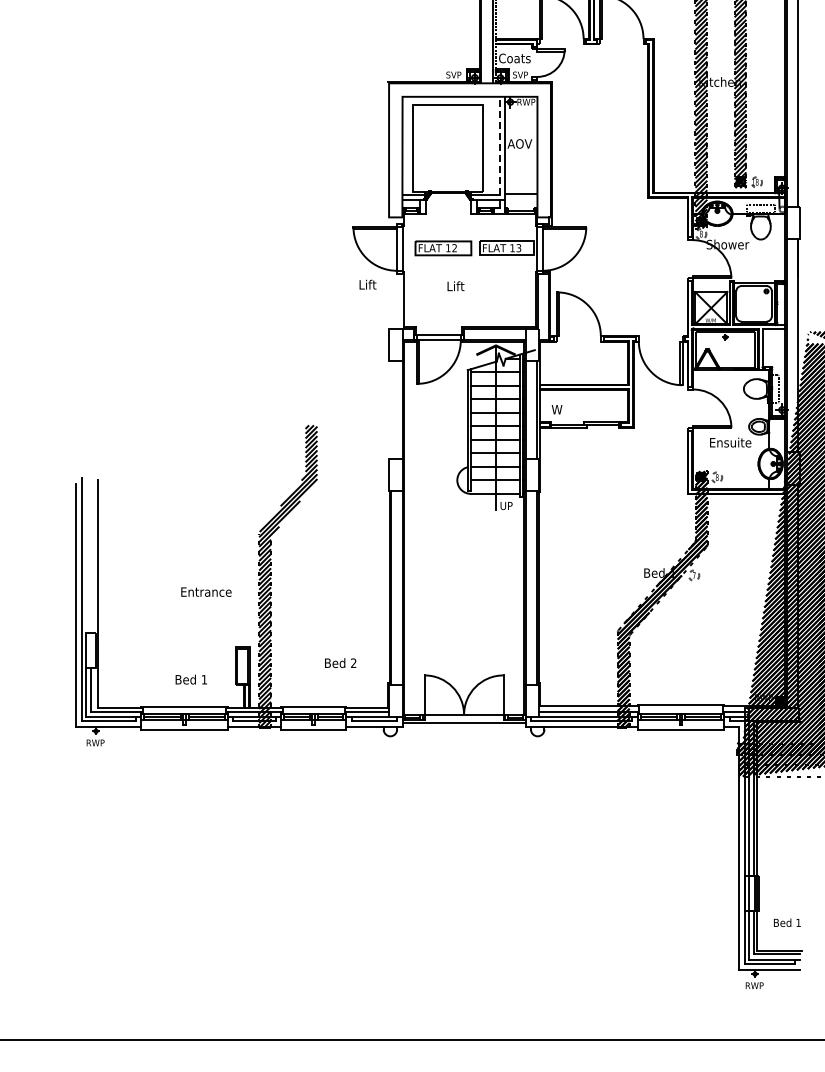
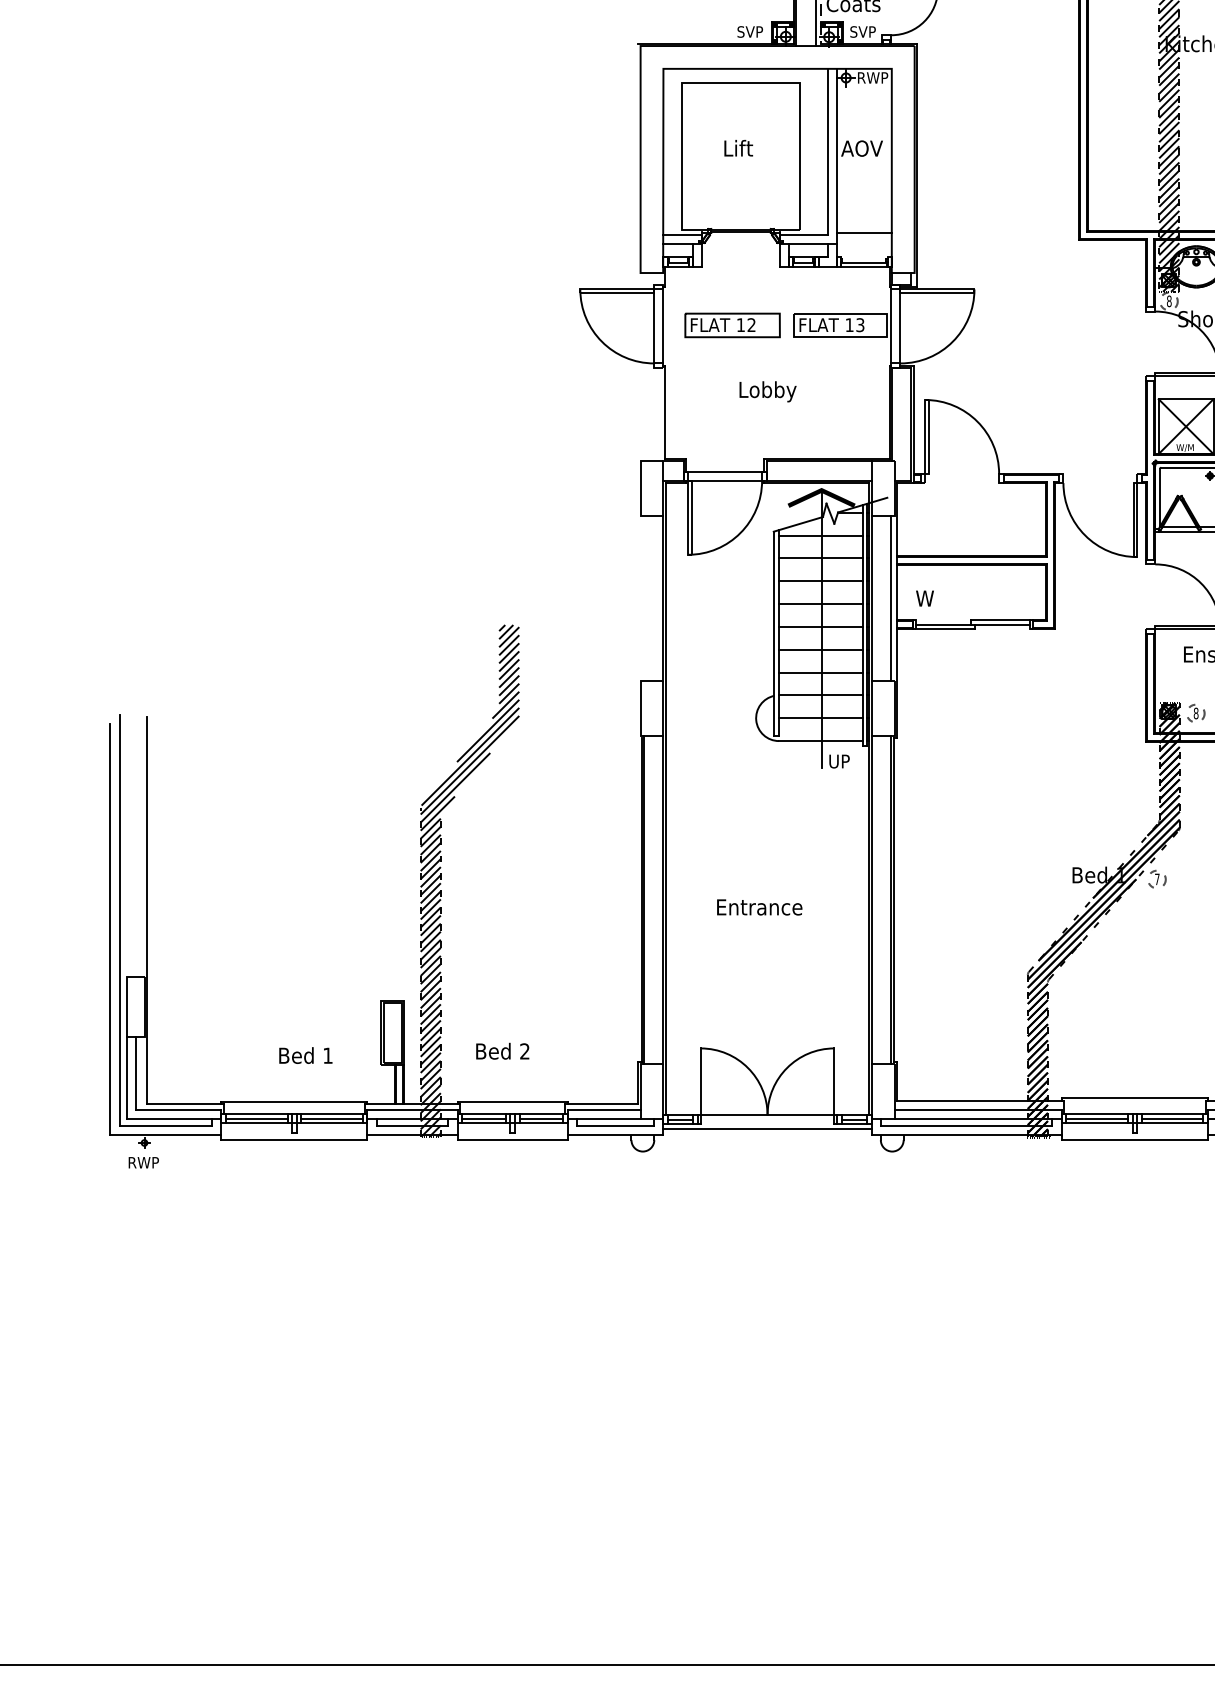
line: (499, 145) -> (827, 151), dashed -> solid
text: (367, 284) -> (737, 147), moved
text: (467, 287) -> (773, 391), Lift -> Lobby
text: (206, 591) -> (759, 906), moved
text: (340, 662) -> (502, 1050), moved

